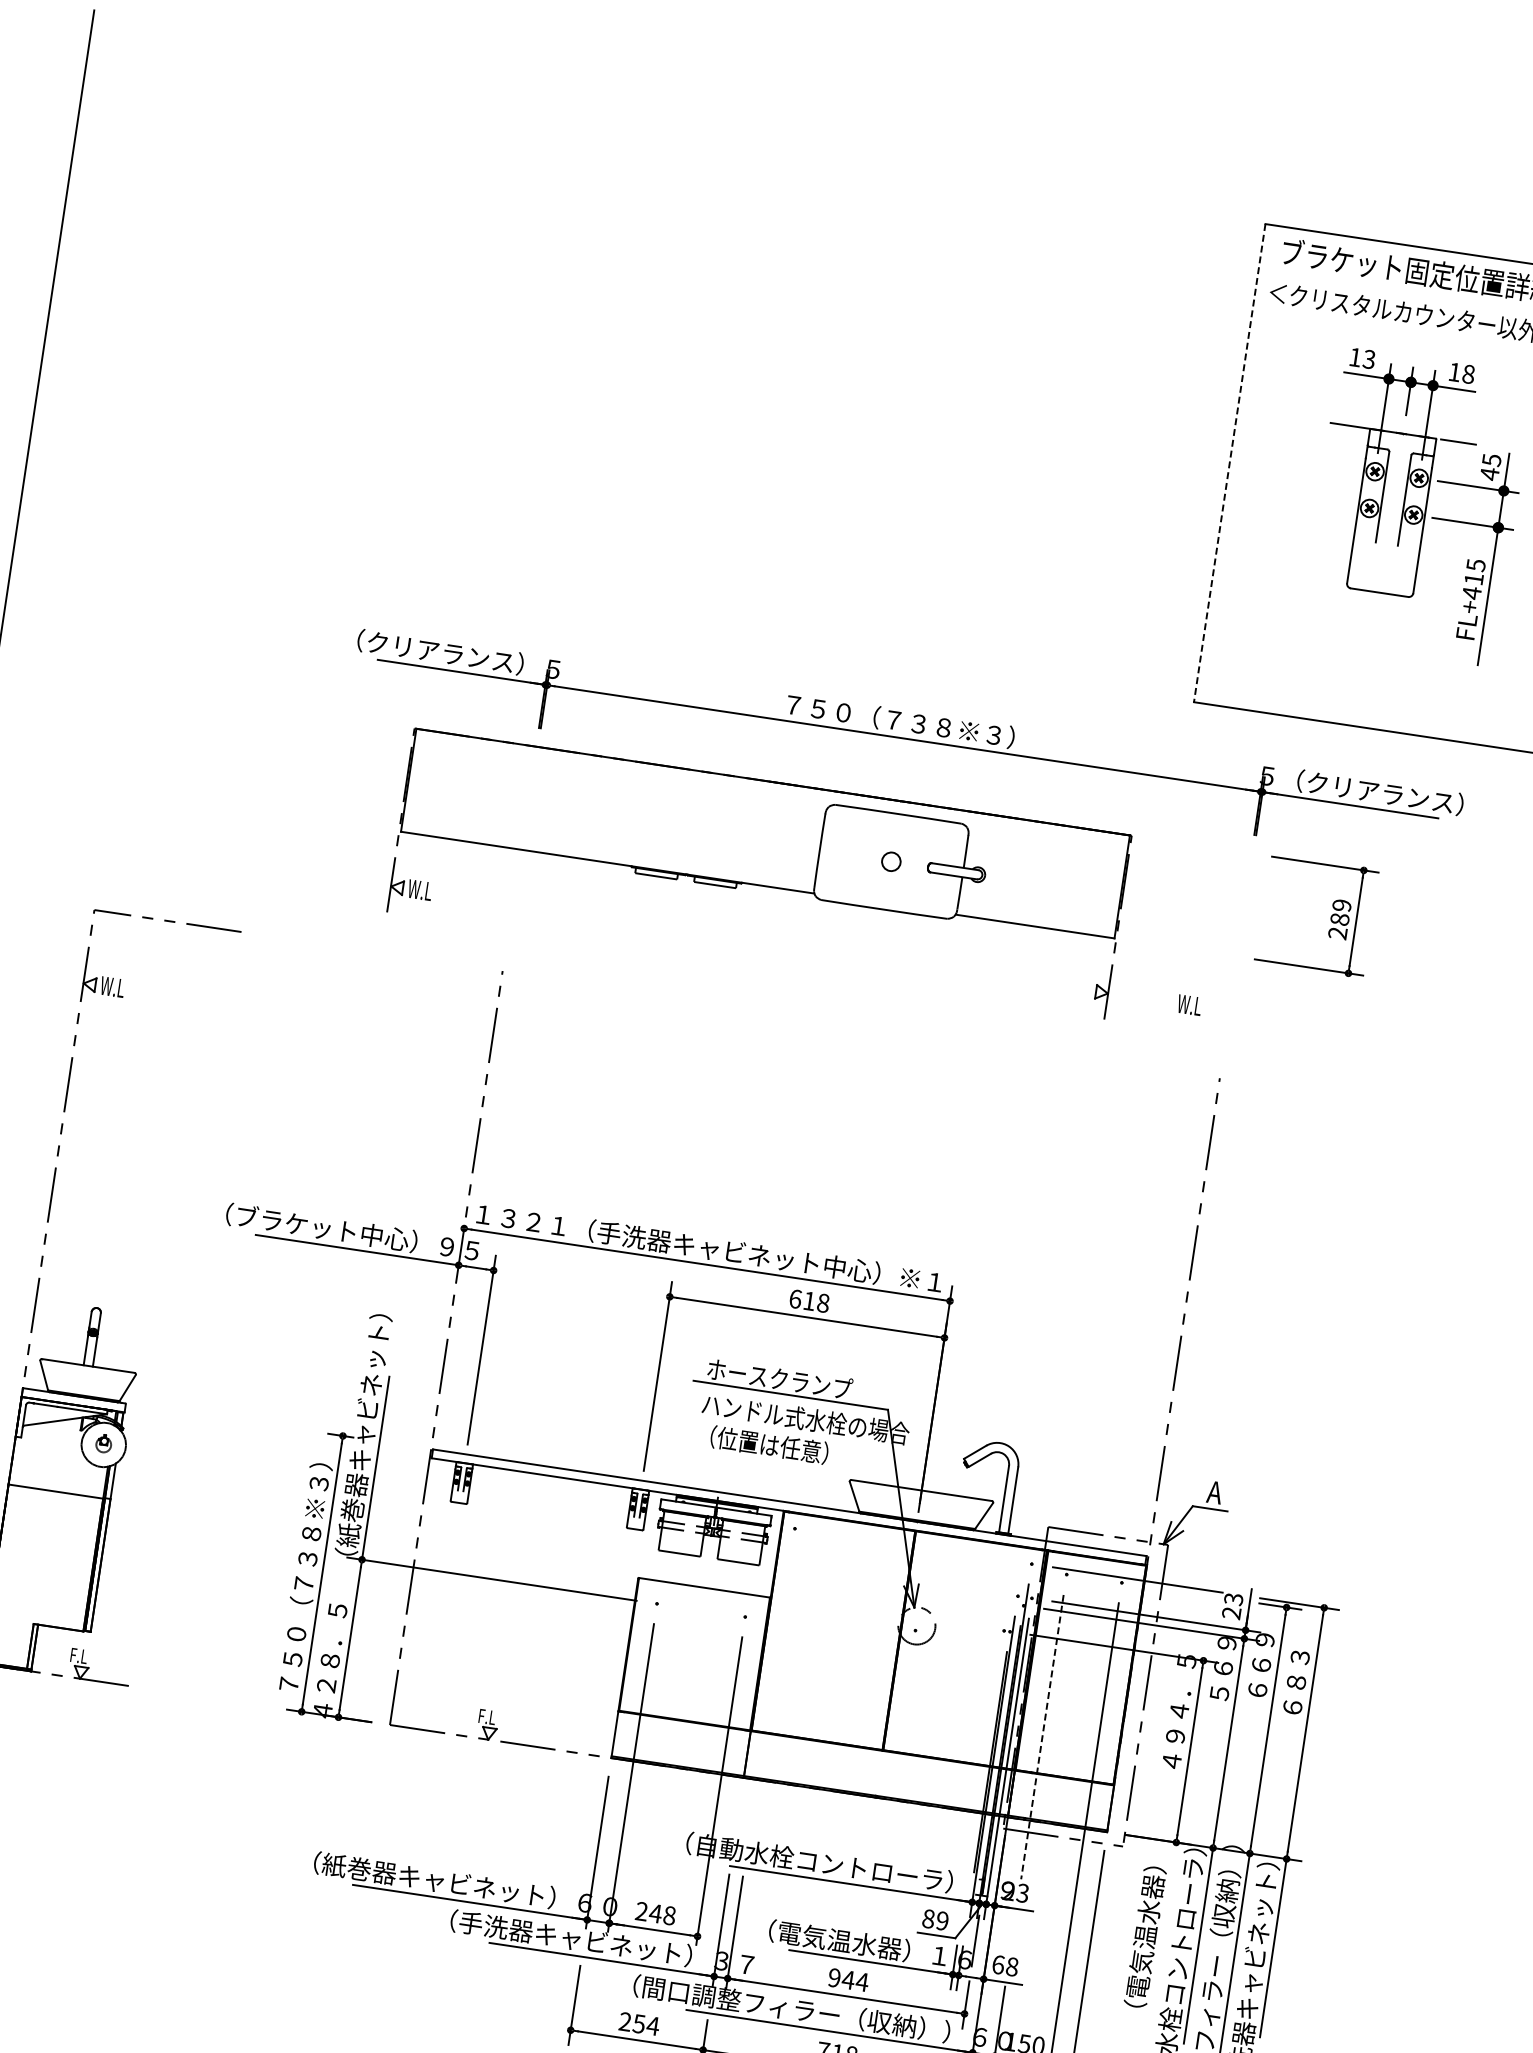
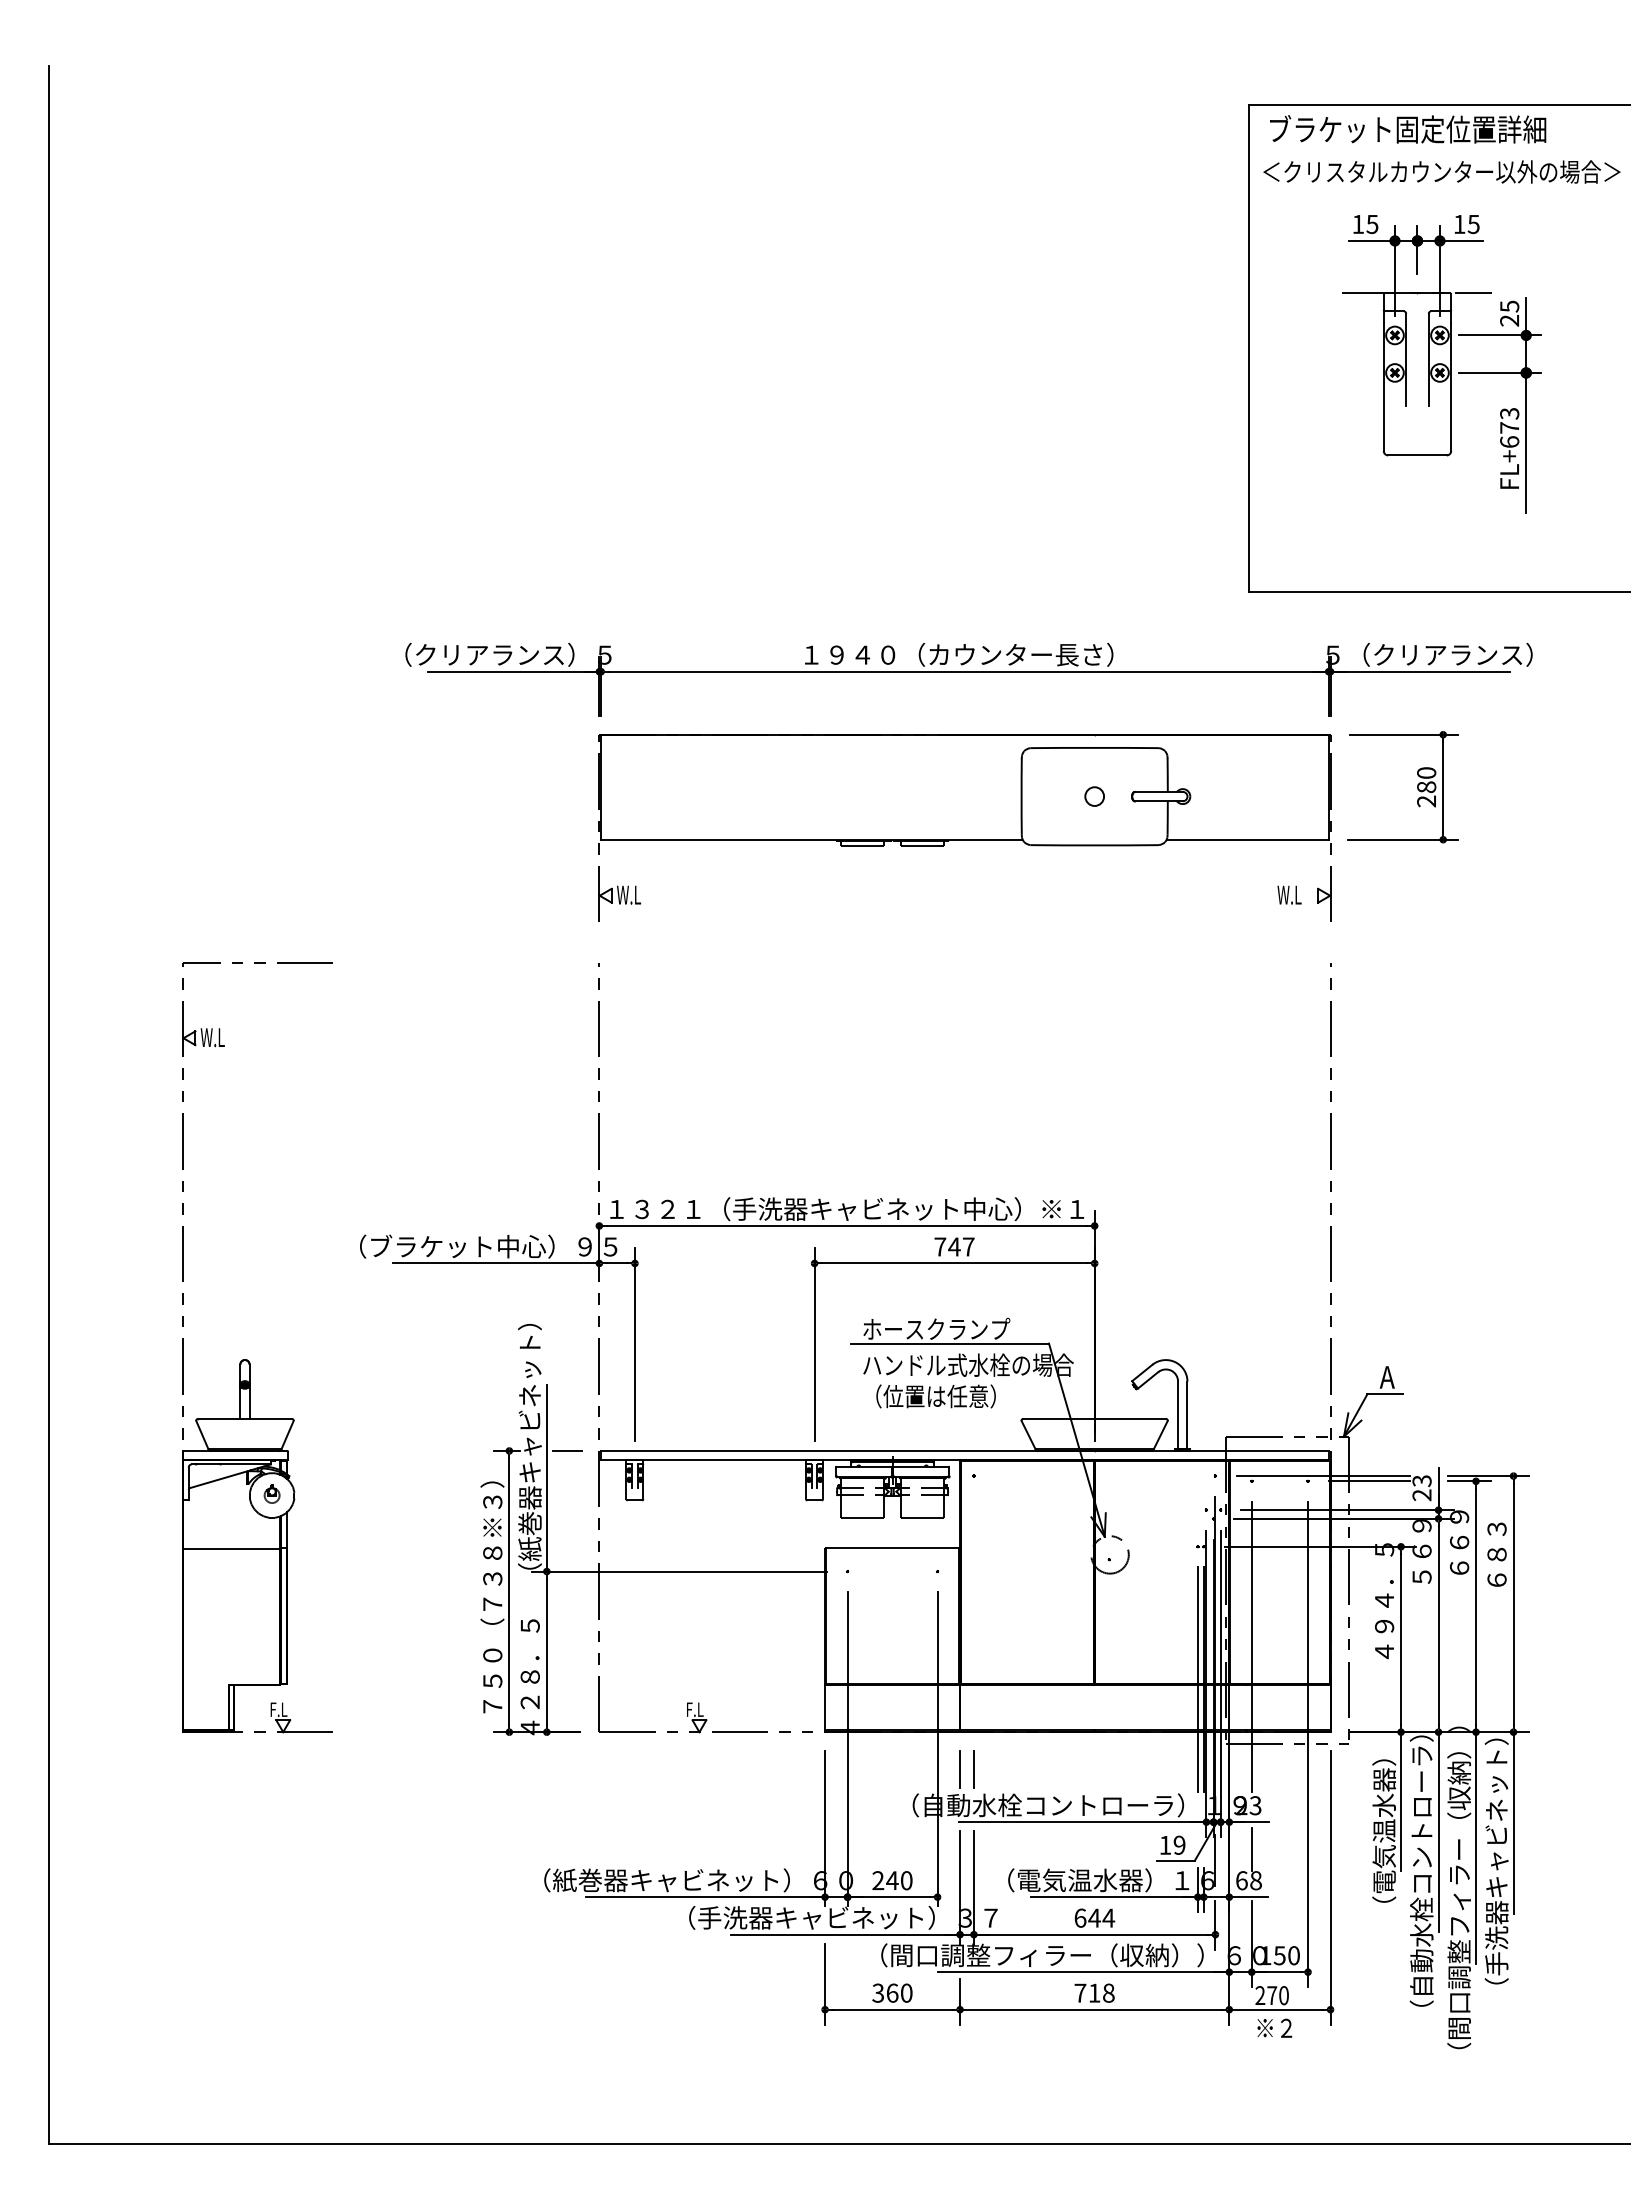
text: (1369, 358) -> (1372, 223), 13 -> 15
text: (1468, 373) -> (1473, 223), 18 -> 15
line: (1229, 463) -> (1248, 348), dashed -> solid
text: (1489, 473) -> (1509, 320), 45 -> 25
text: (1473, 579) -> (1509, 428), FL+415 -> FL+673
text: (901, 720) -> (959, 654), ７５０（７３８※３） -> １９４０（カウンター長さ）
part: (759, 873) -> (964, 827), moved
text: (1341, 904) -> (1426, 772), 289 -> 280
text: (809, 1300) -> (954, 1246), 618 -> 747
line: (400, 1444) -> (567, 1450), added
line: (1182, 1592) -> (1369, 1481), added
line: (1042, 1737) -> (1251, 1647), dashed -> solid
line: (984, 1761) -> (1197, 1679), added
line: (738, 1814) -> (960, 1769), added
line: (751, 1816) -> (973, 1769), added
line: (1166, 1910) -> (1401, 1801), added
text: (669, 1915) -> (906, 1880), 248 -> 240
text: (928, 1918) -> (1165, 1844), 89 -> 19
line: (1012, 1934) -> (1251, 1848), added
text: (834, 1977) -> (1080, 1917), 944 -> 644
text: (639, 2023) -> (892, 1992), 254 -> 360

